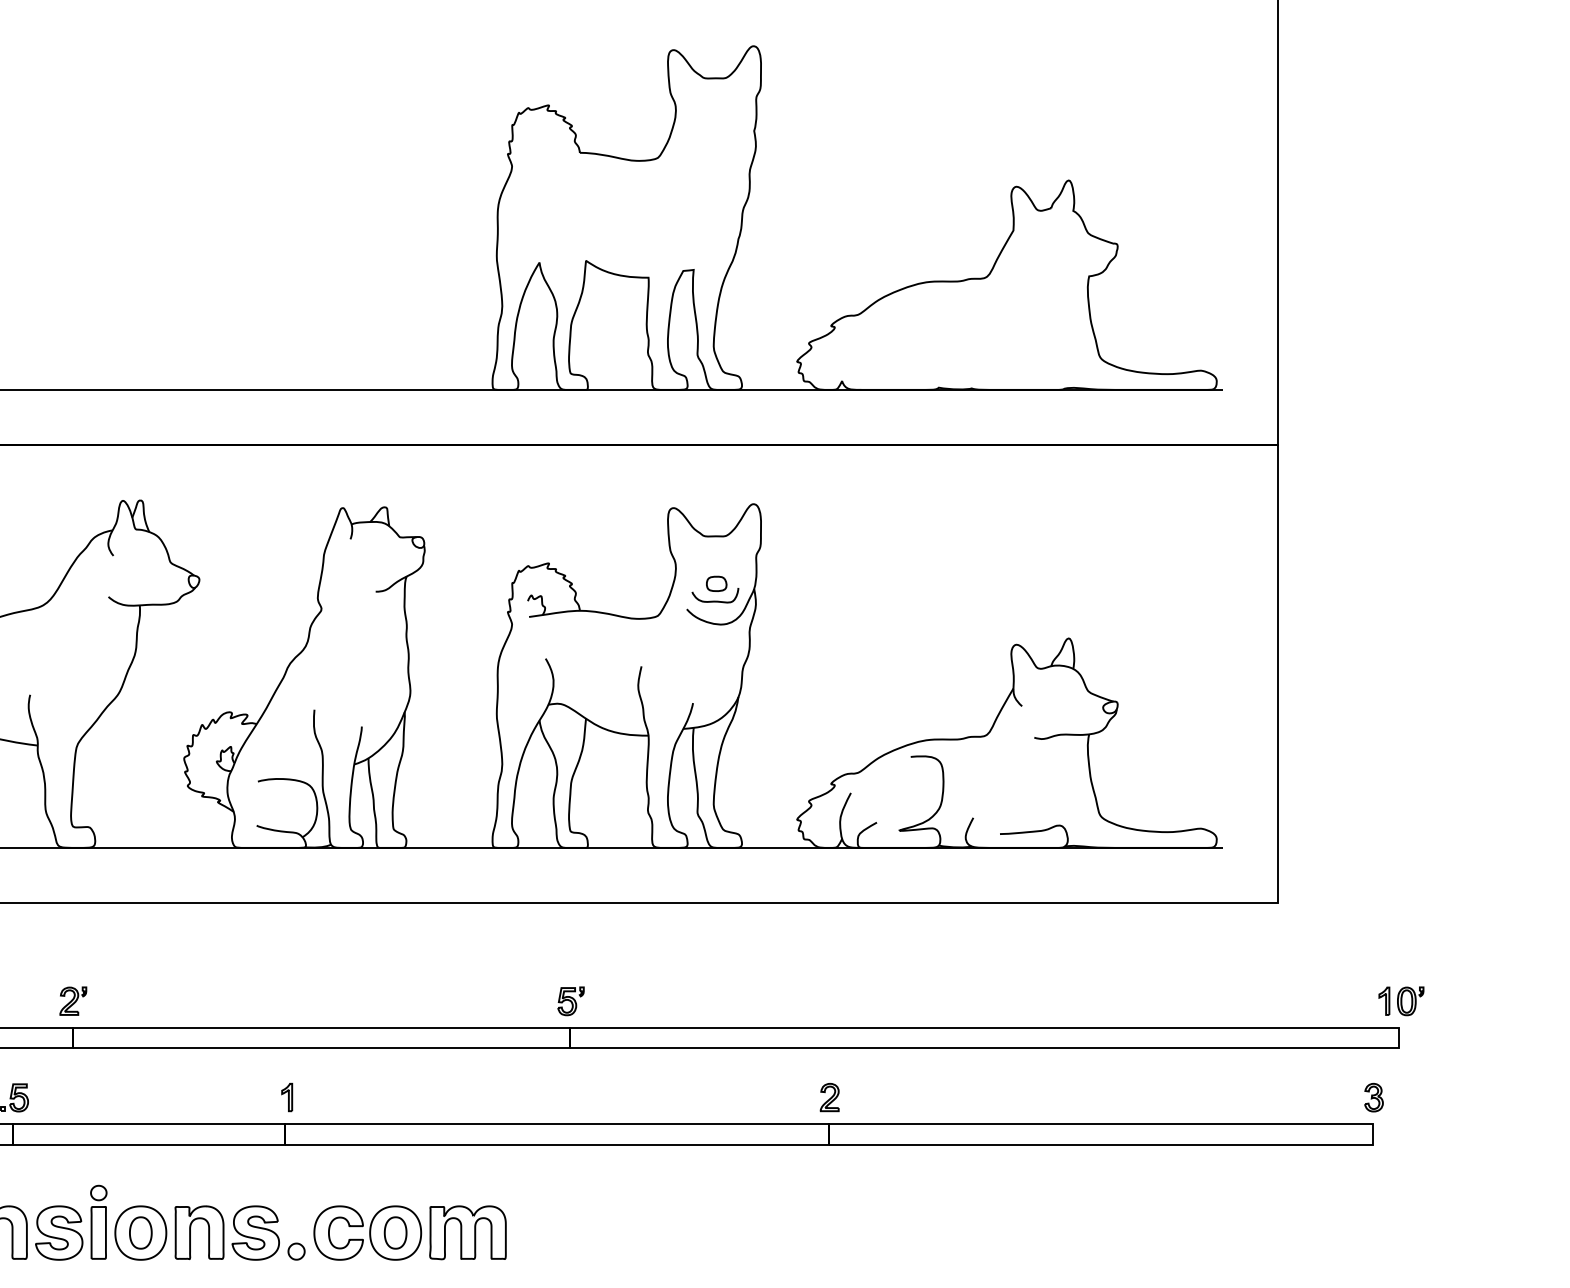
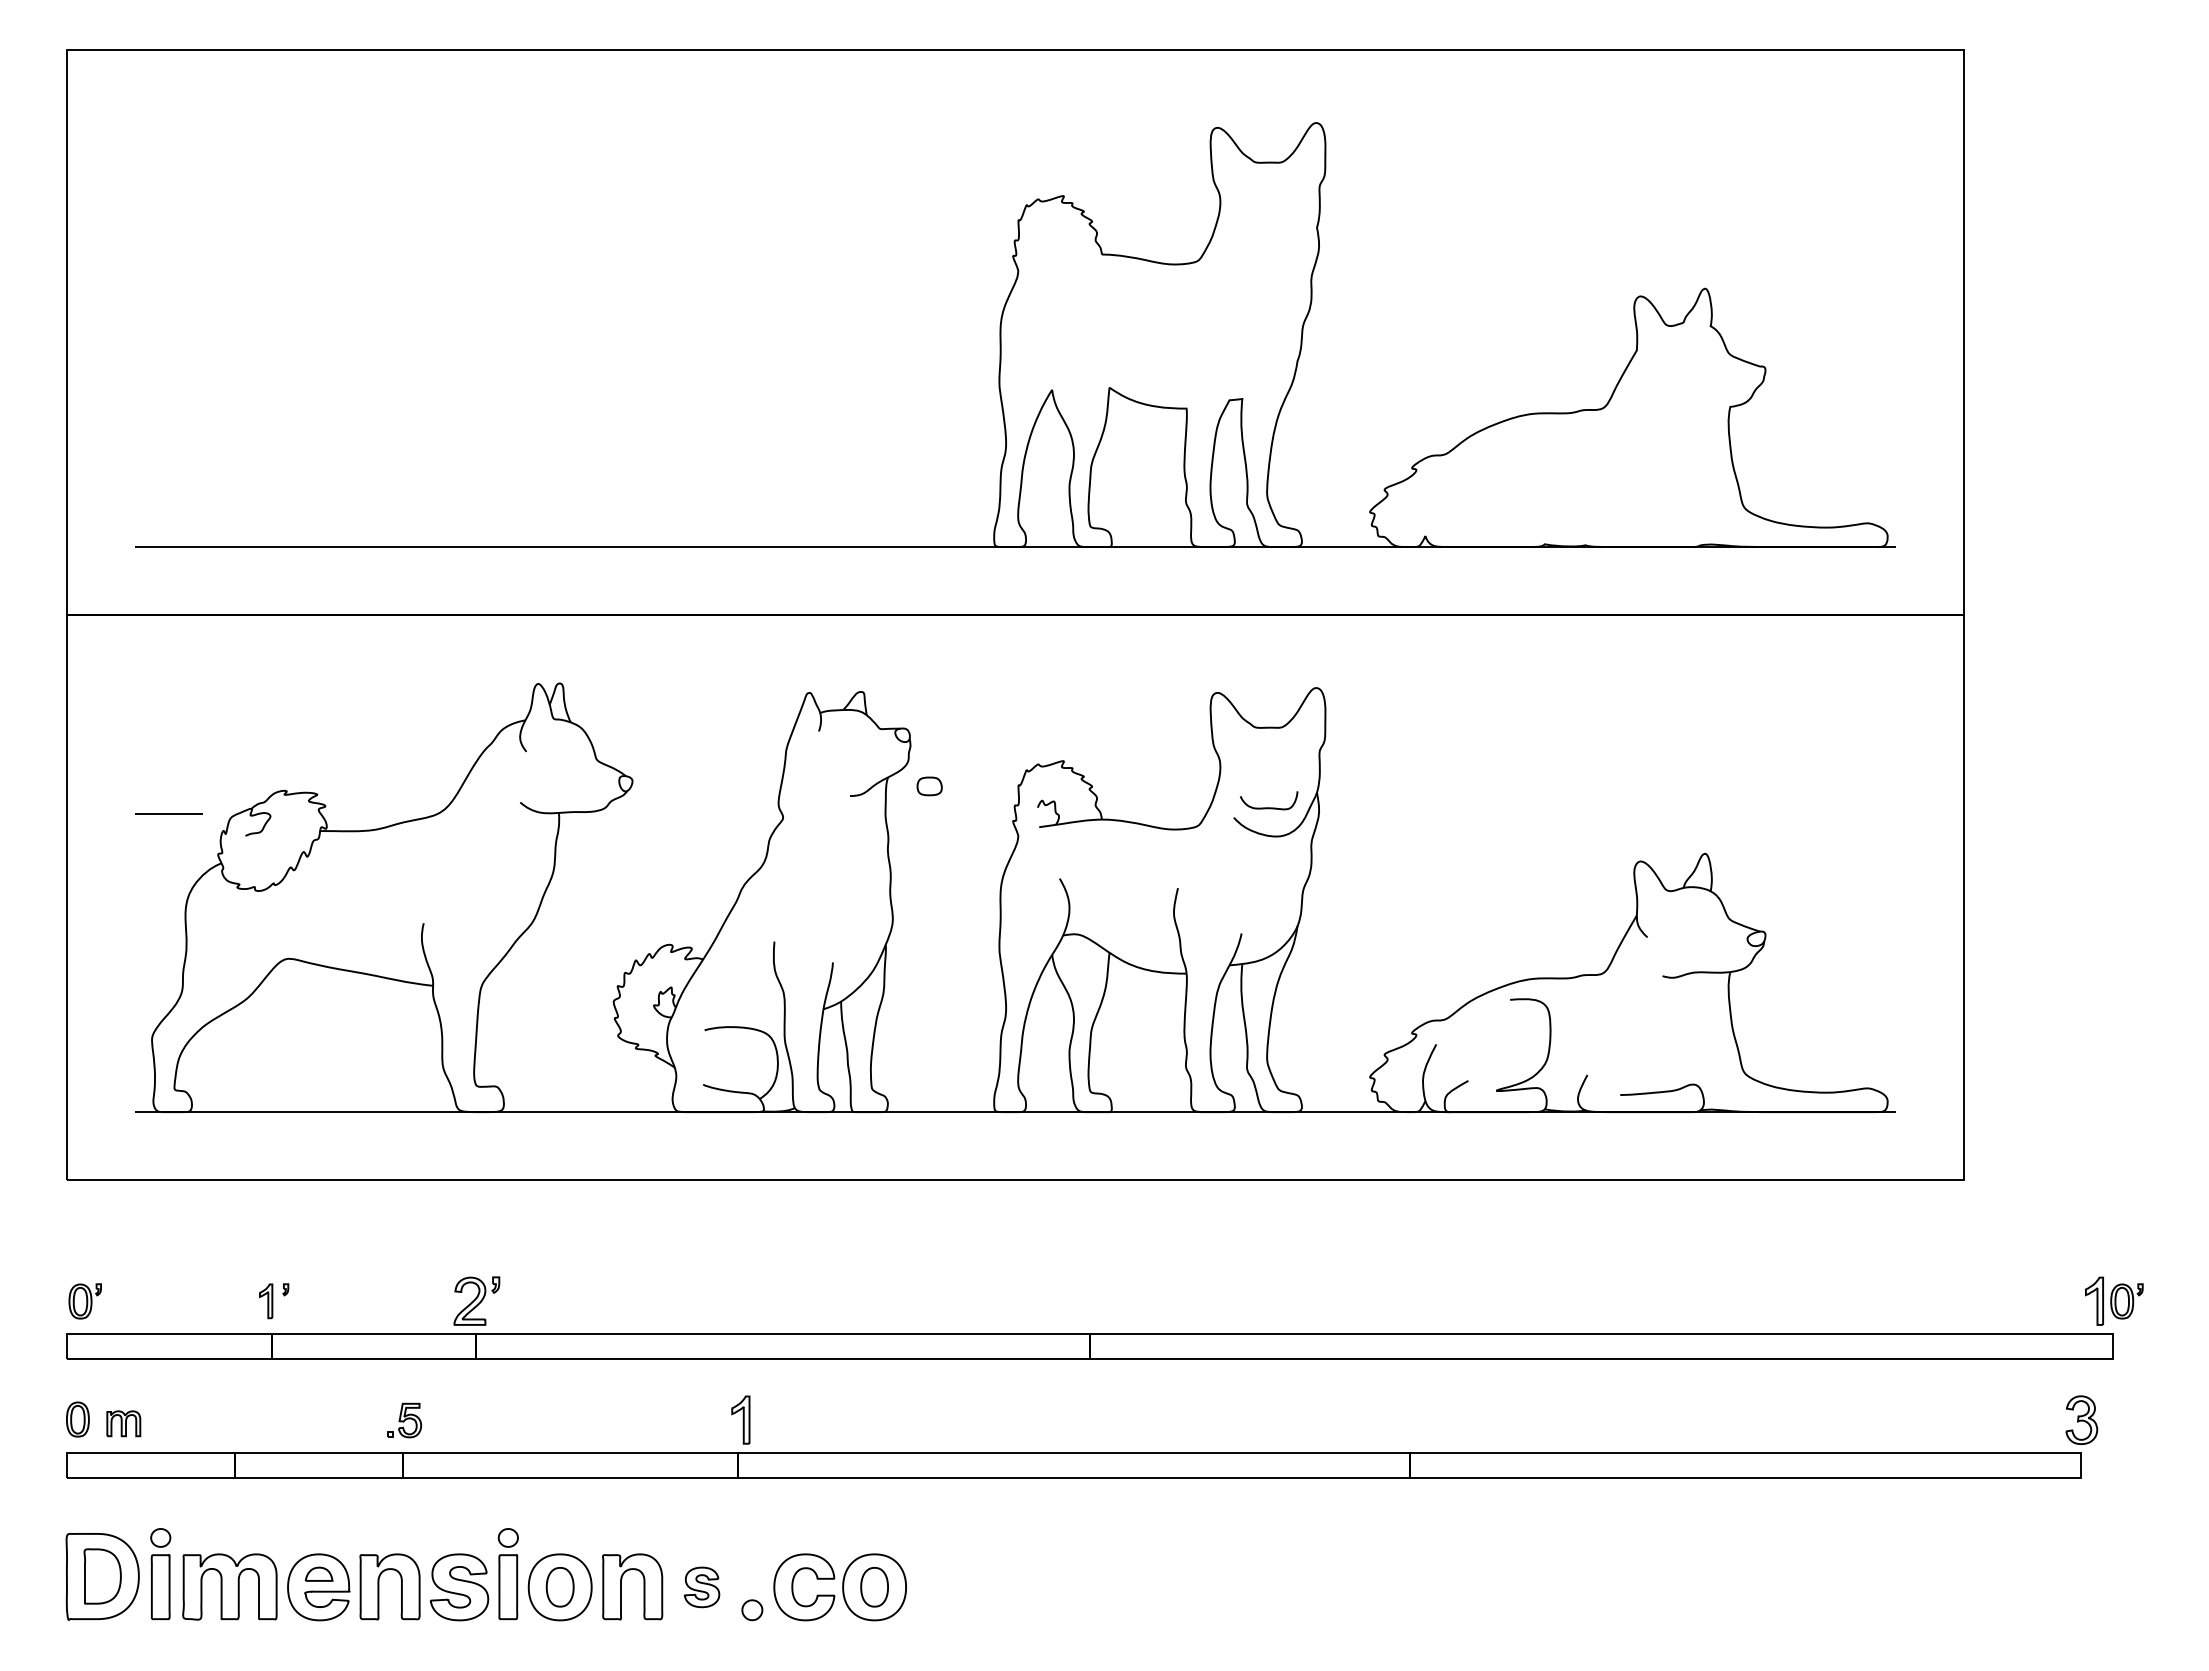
part: (716, 583) -> (929, 786), moved
part: (72, 1001) -> (476, 1301), size x1.4
part: (570, 1001) -> (1090, 1301), removed
part: (1384, 1001) -> (2094, 1301), size x1.4
part: (286, 1097) -> (740, 1419), size x1.4
part: (829, 1097) -> (1410, 1419), removed
part: (1373, 1097) -> (2081, 1420), size x1.4
part: (467, 1232) -> (963, 1586), removed
part: (255, 1233) -> (701, 1587), size x0.6

